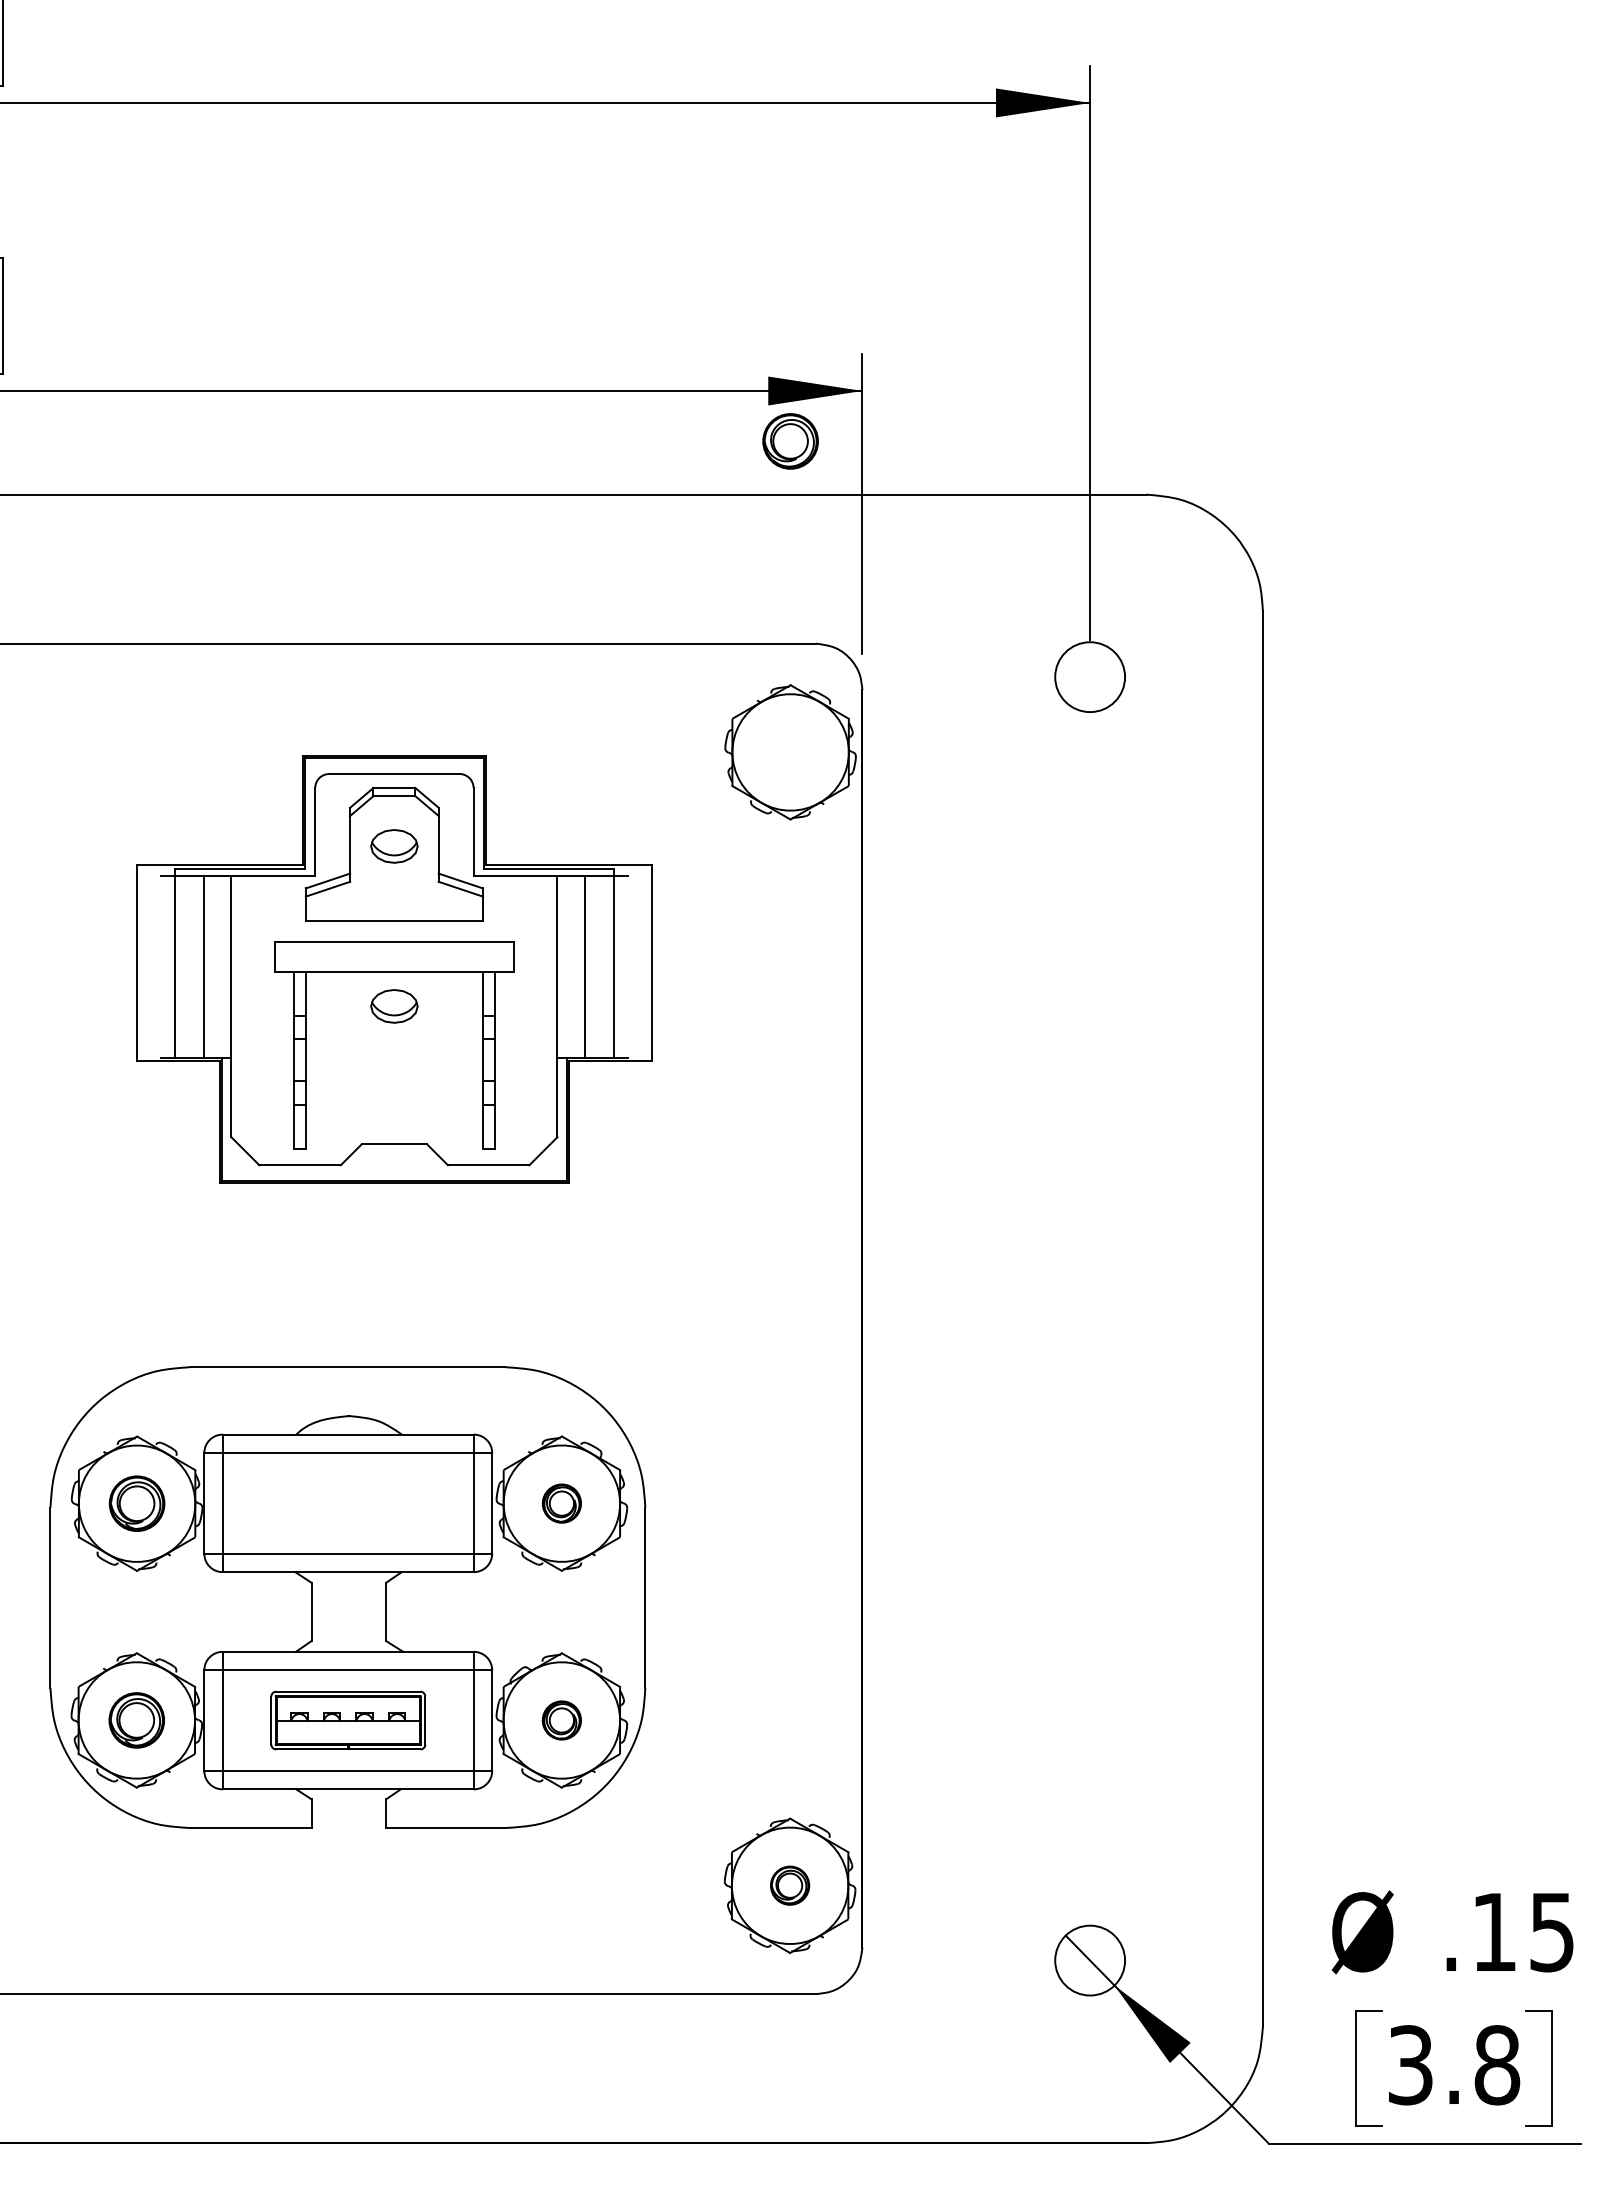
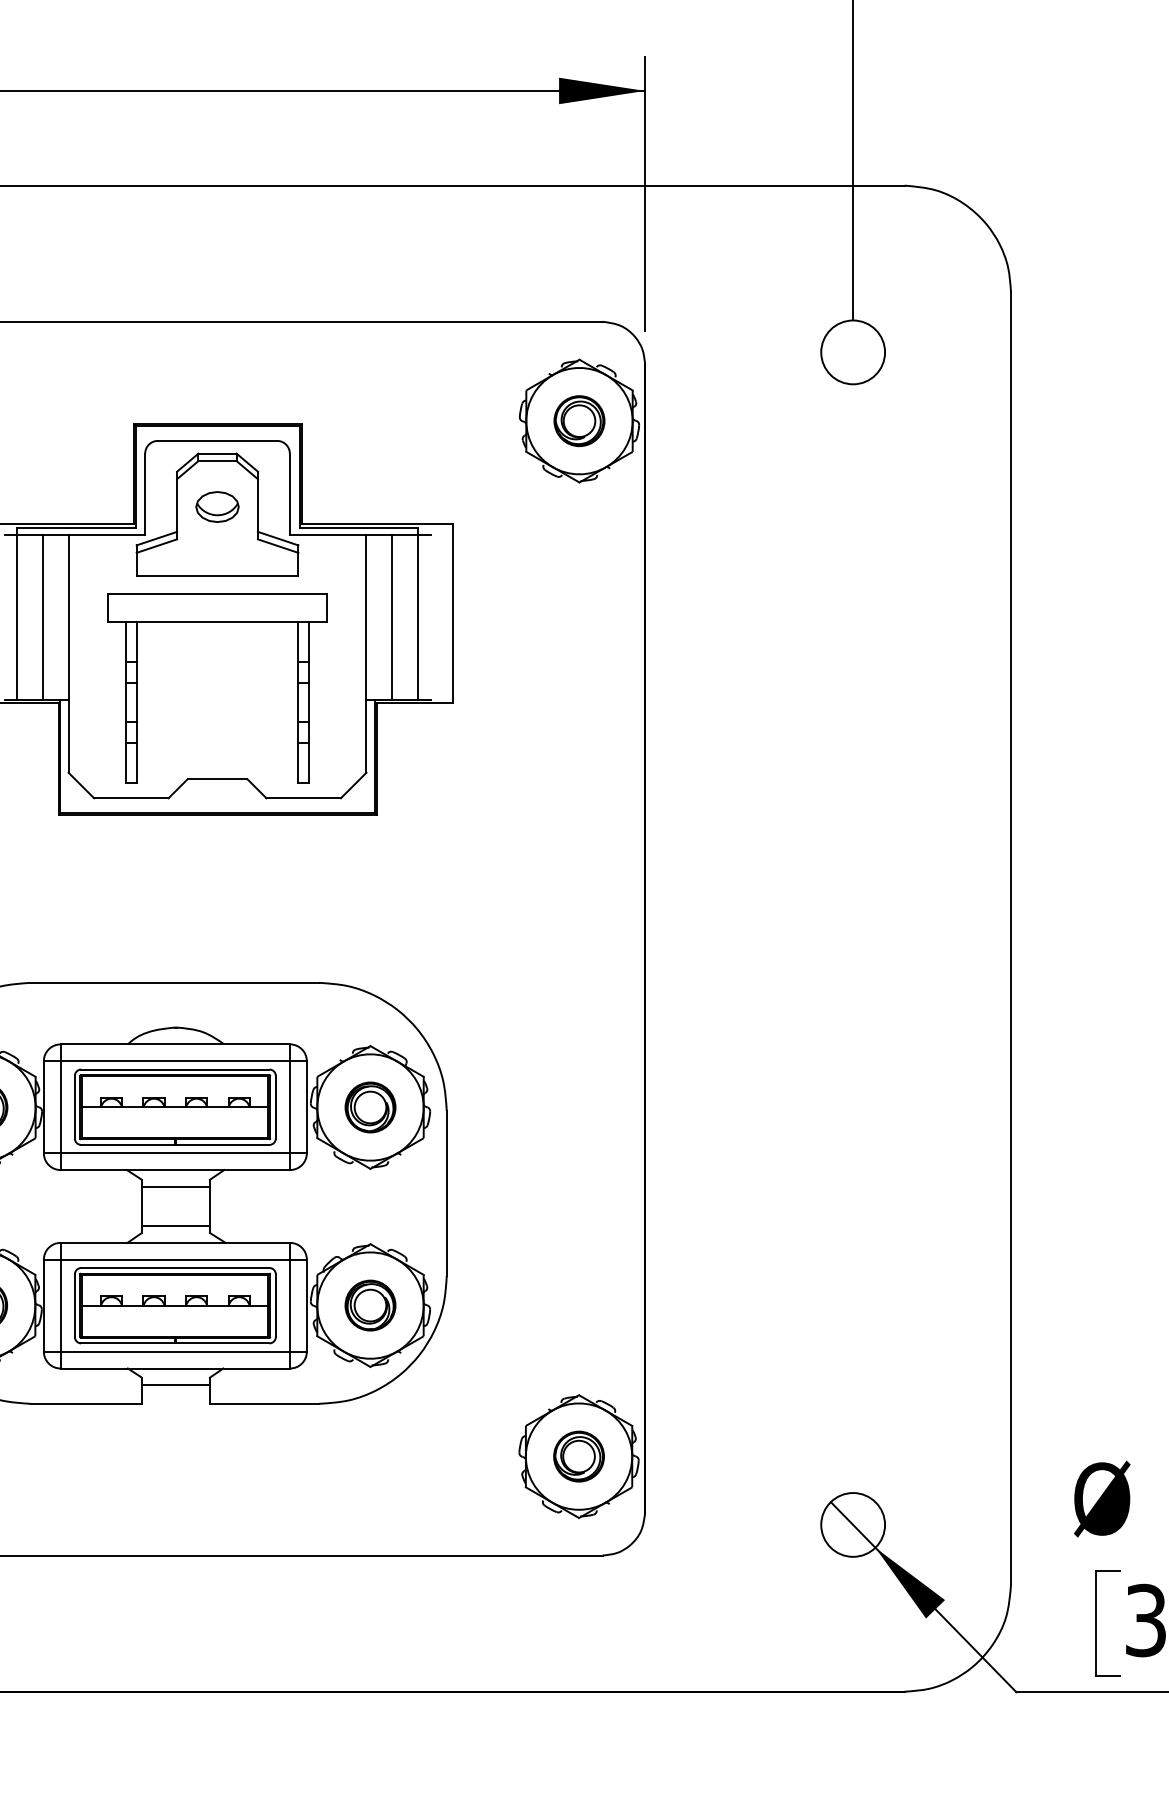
part: (790, 441) -> (579, 421), moved
part: (394, 1006) -> (217, 653), removed
part: (348, 1503) -> (175, 1107), added
part: (561, 1503) -> (370, 1107), size x1.43
line: (348, 1590) -> (175, 1186), added
line: (348, 1633) -> (175, 1226), added
part: (348, 1720) -> (175, 1305), size x1.43
part: (561, 1720) -> (370, 1305), size x1.43
line: (348, 1807) -> (175, 1385), added
part: (789, 1885) -> (578, 1456), size x1.43

